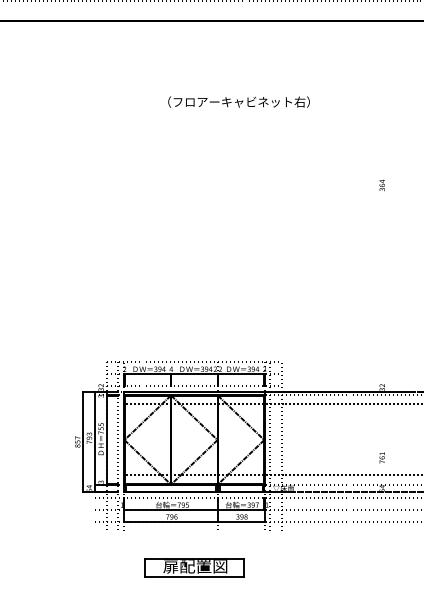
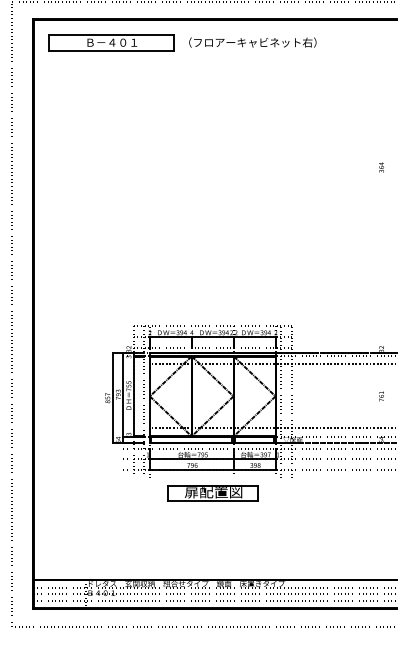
part: (81, 46) -> (111, 42), added
text: (238, 101) -> (252, 42), moved
text: (382, 457) -> (381, 396), moved
part: (194, 568) -> (212, 493), moved

